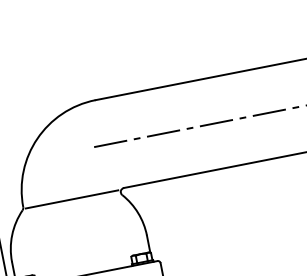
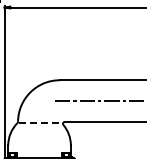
line: (74, 198) -> (41, 122), solid -> dashed

